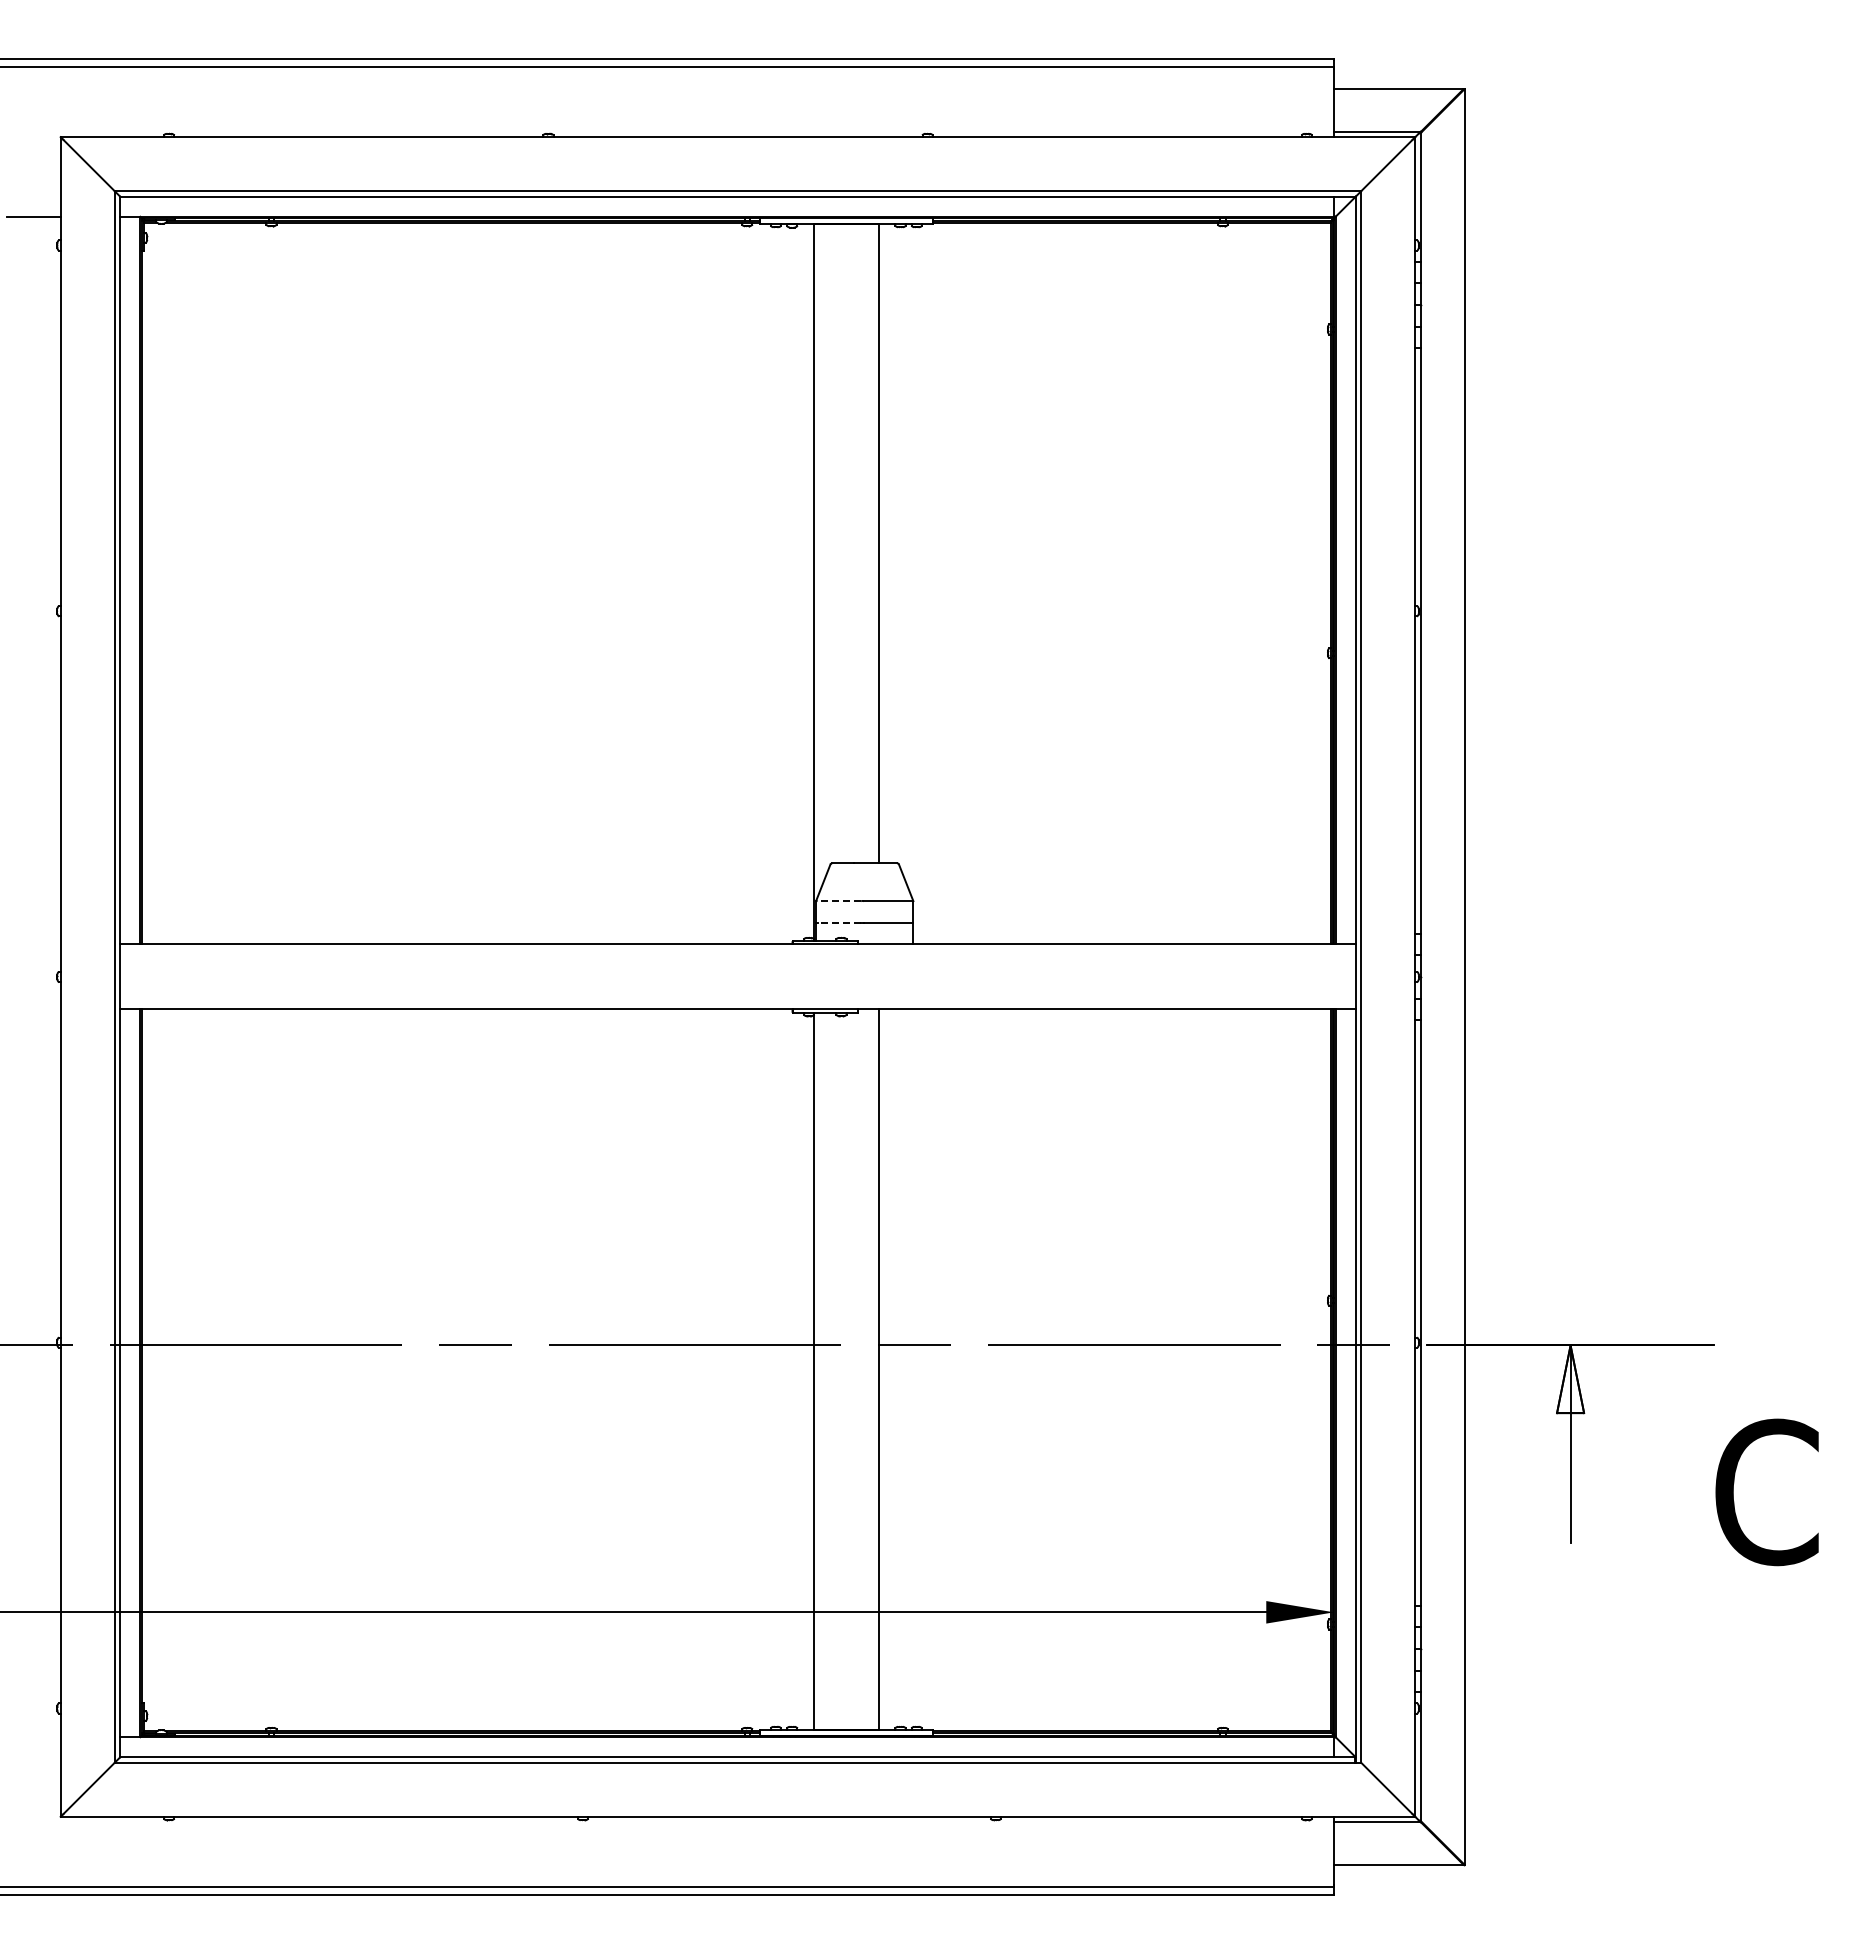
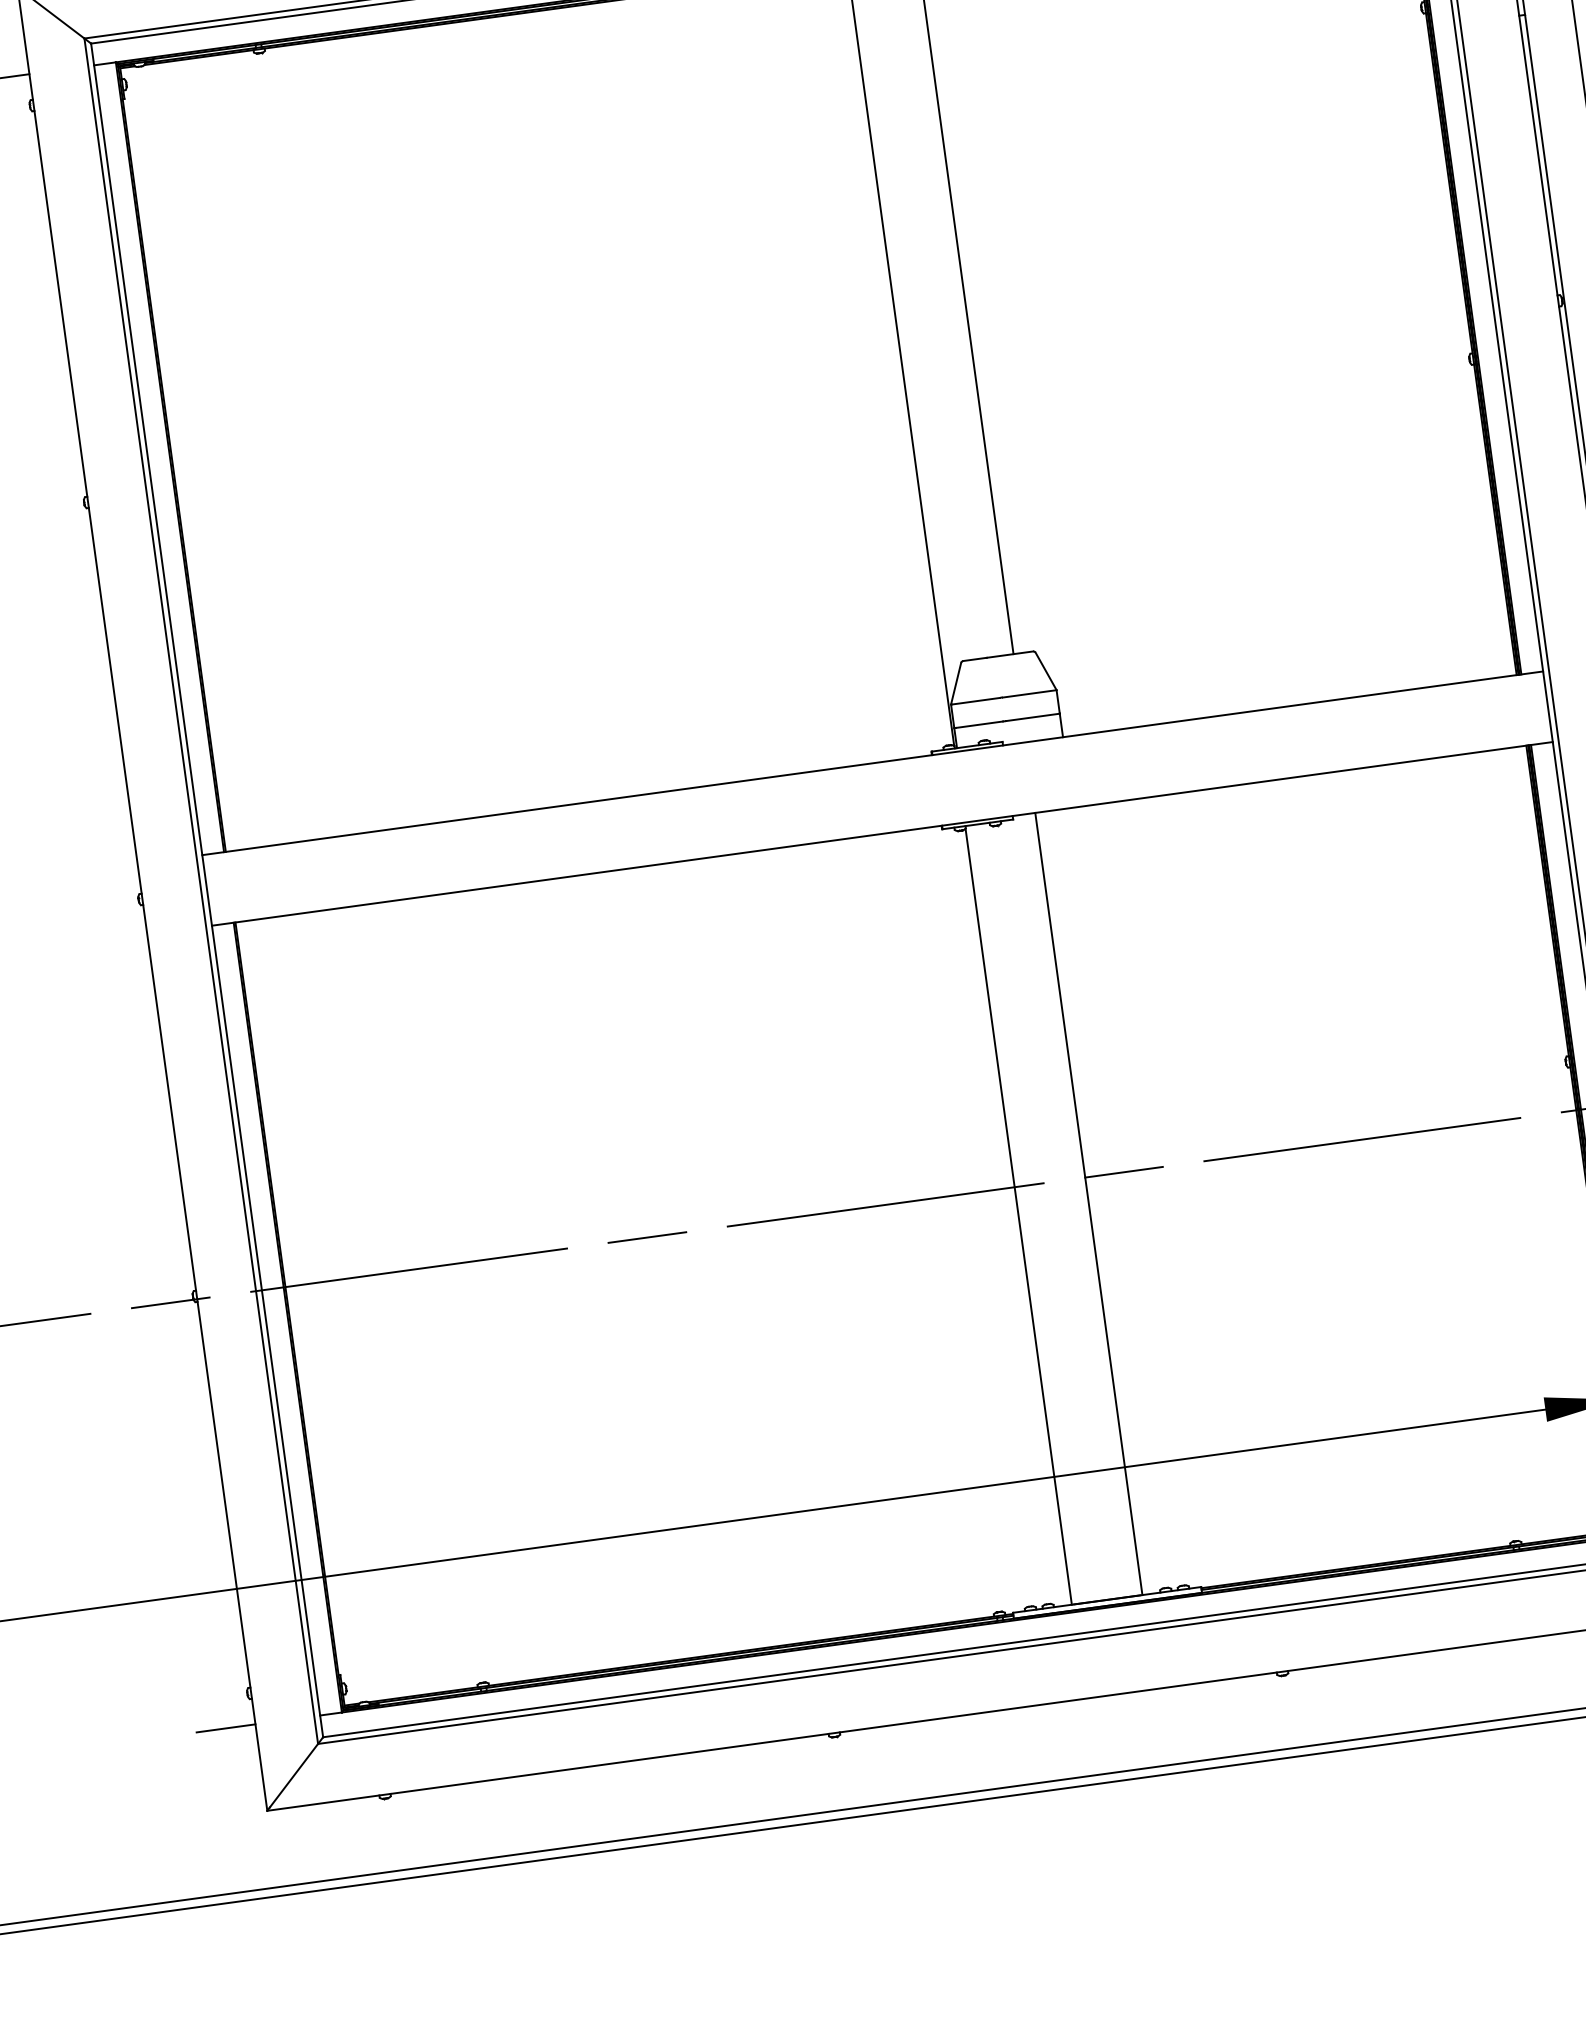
line: (839, 901) -> (976, 701), dashed -> solid
line: (839, 922) -> (979, 724), dashed -> solid
line: (33, 1737) -> (225, 1728), added

